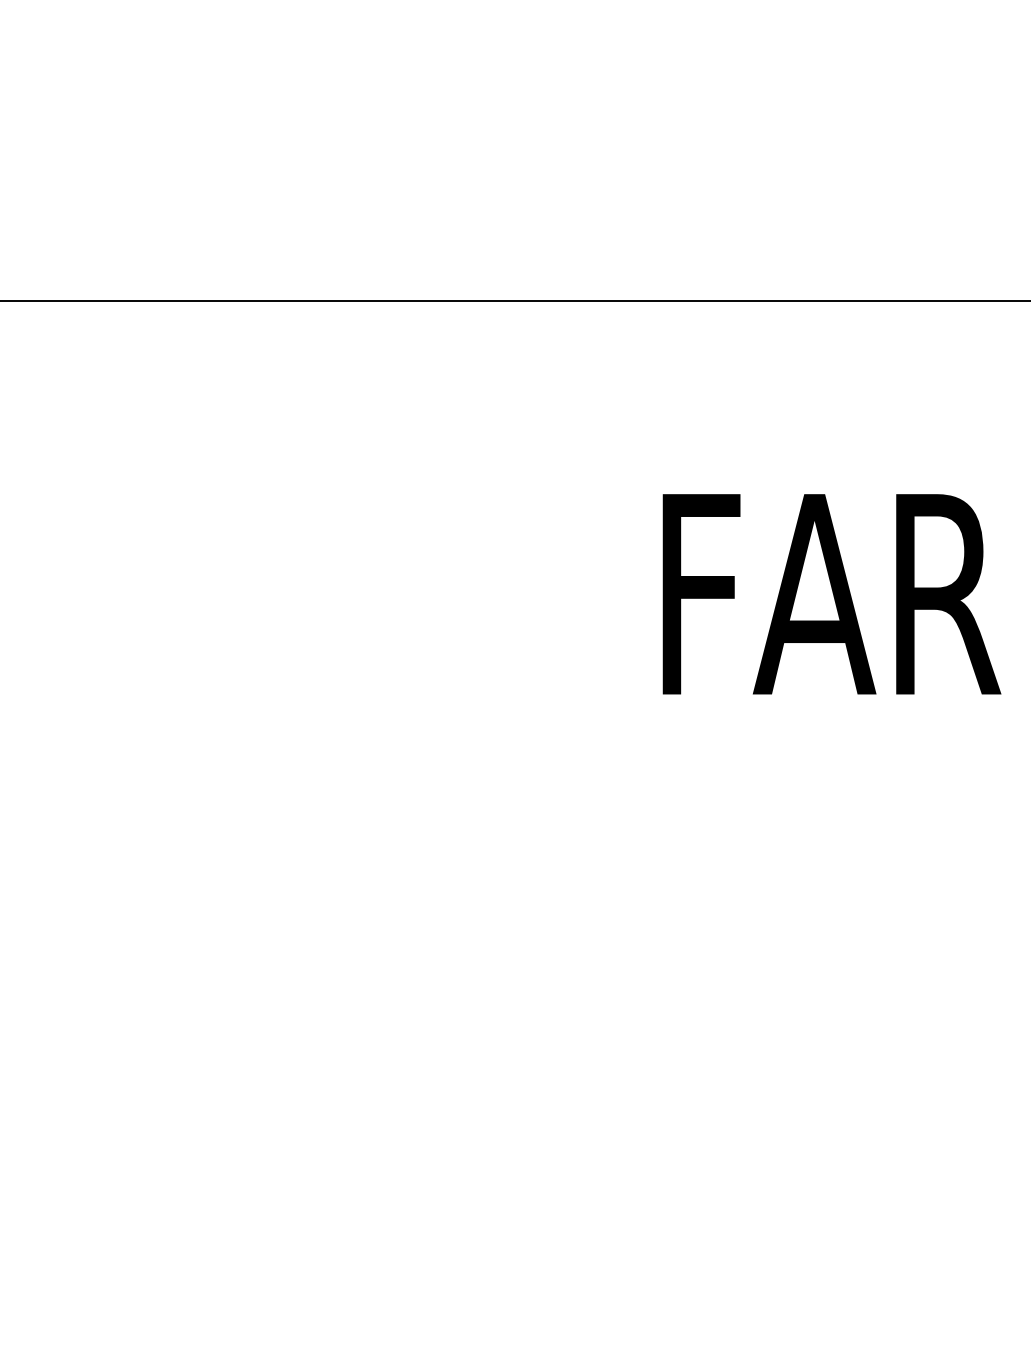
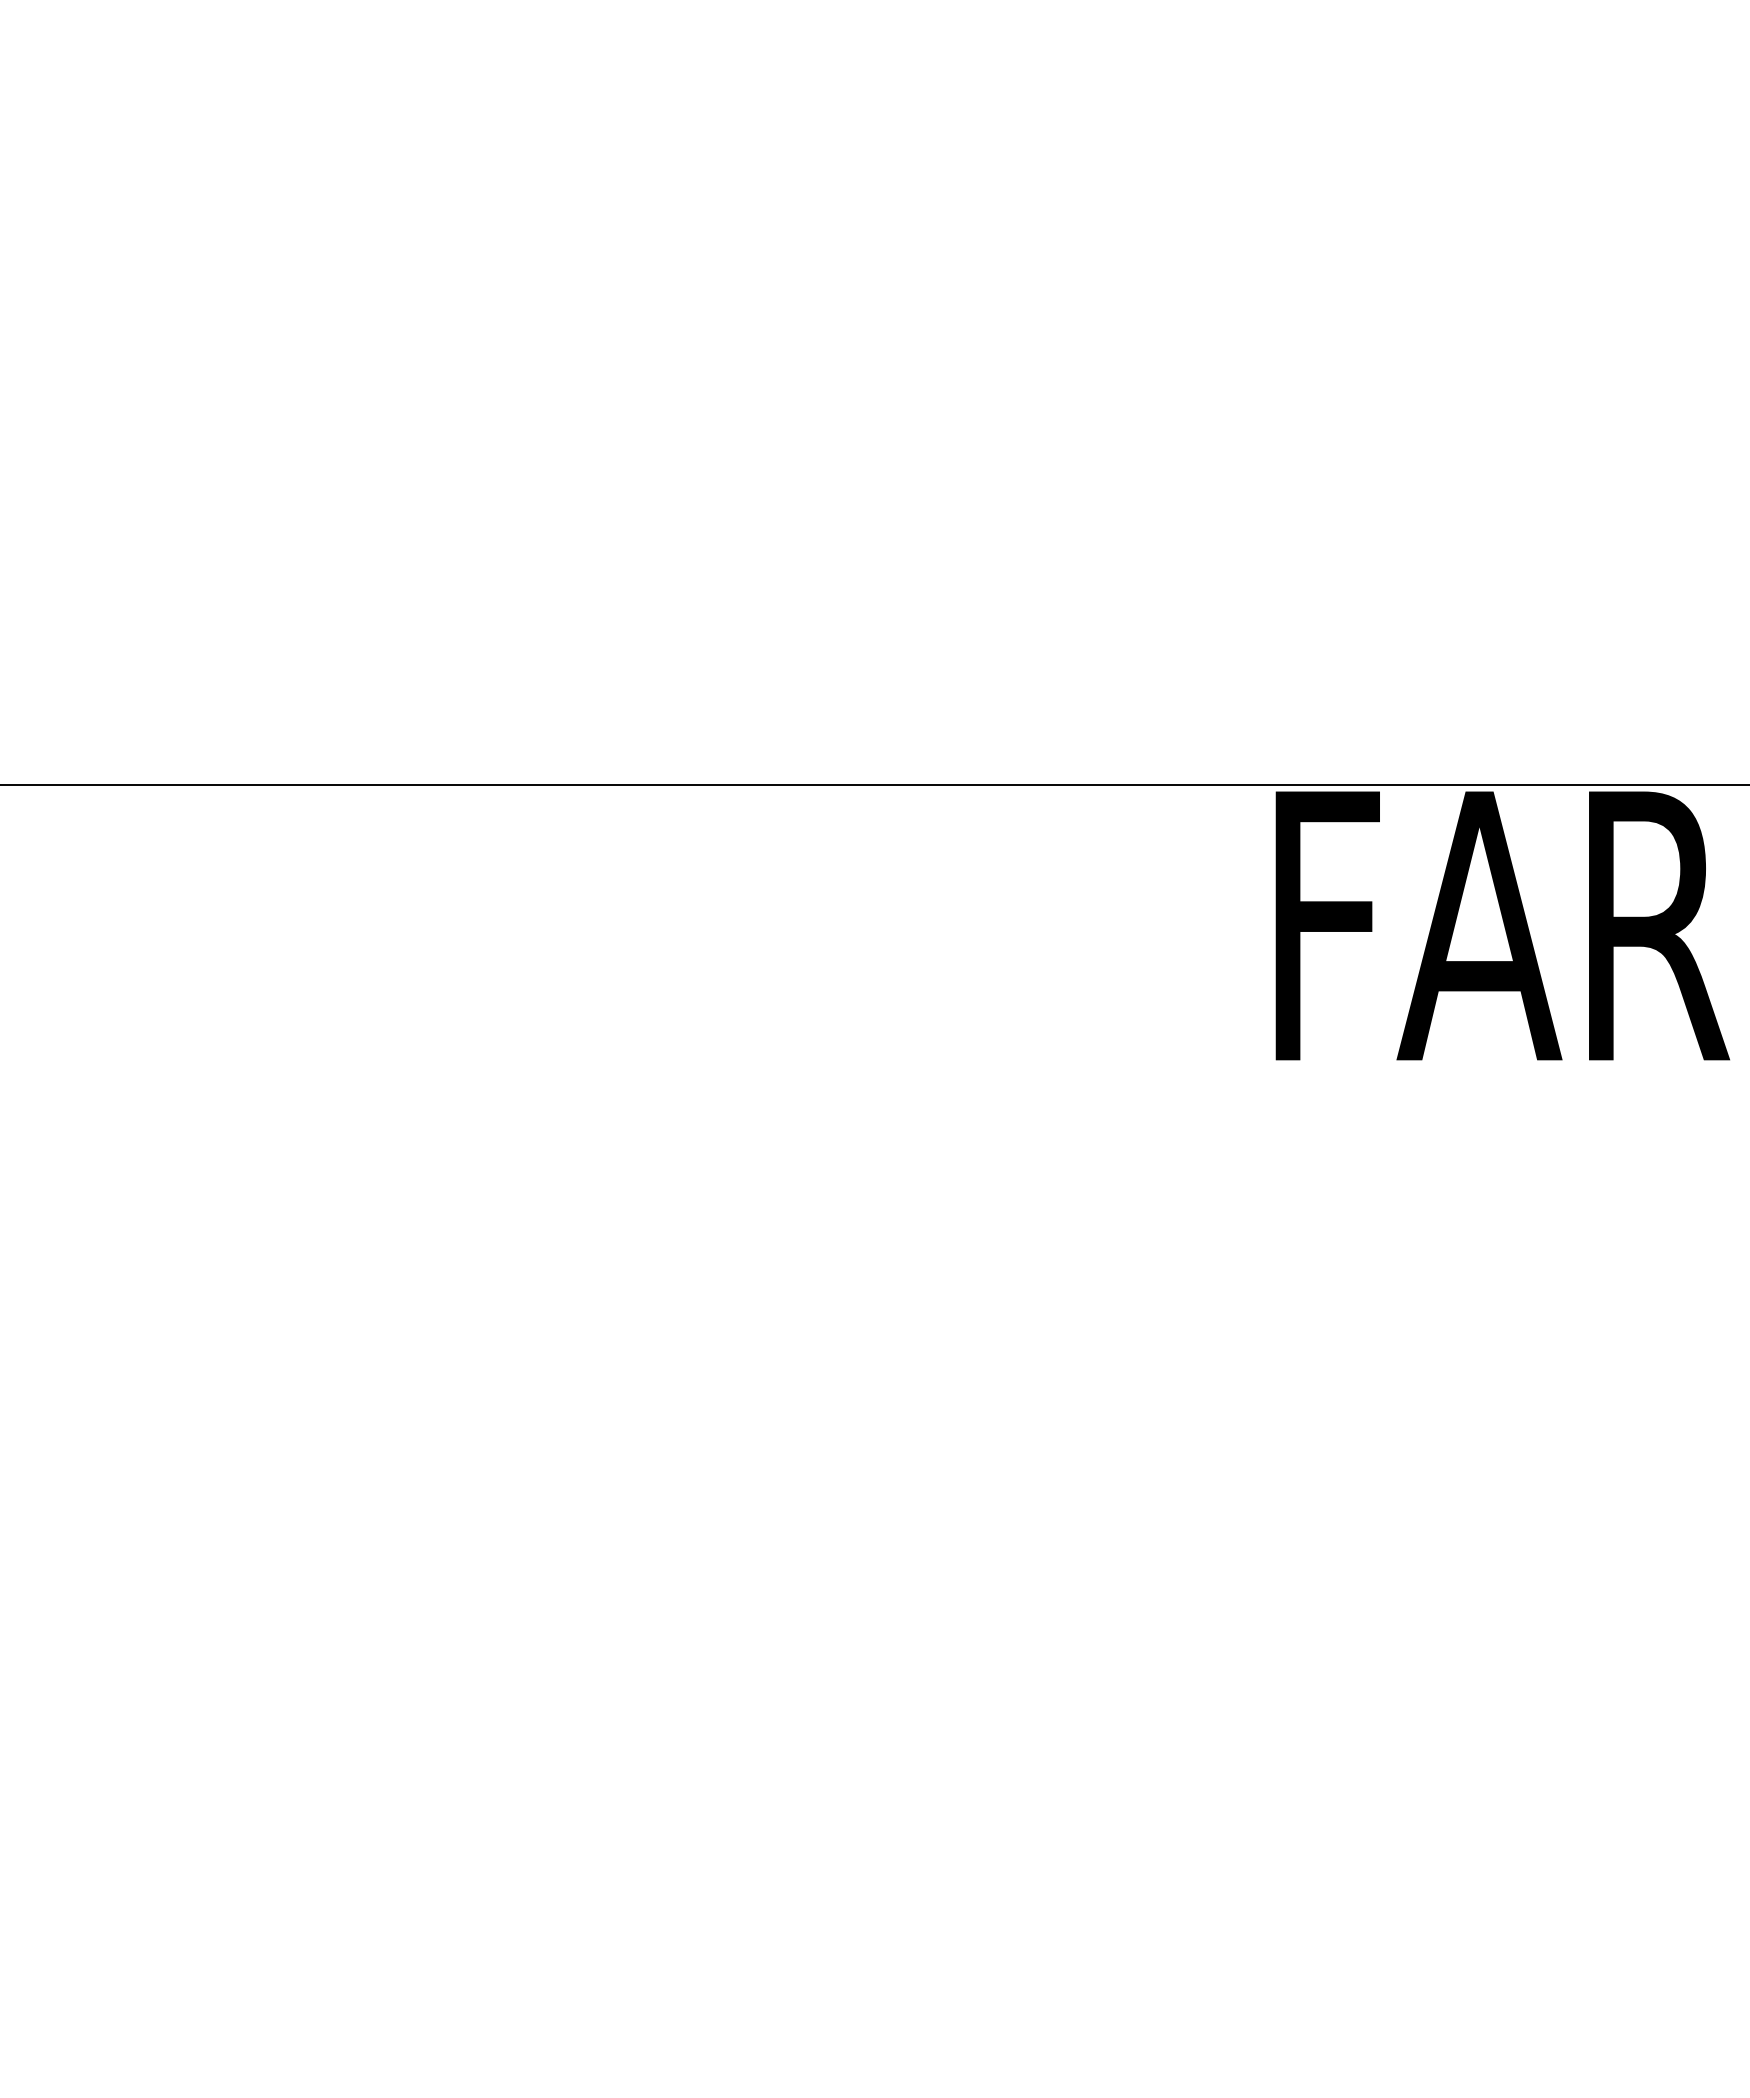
text: (831, 593) -> (1502, 925), moved

